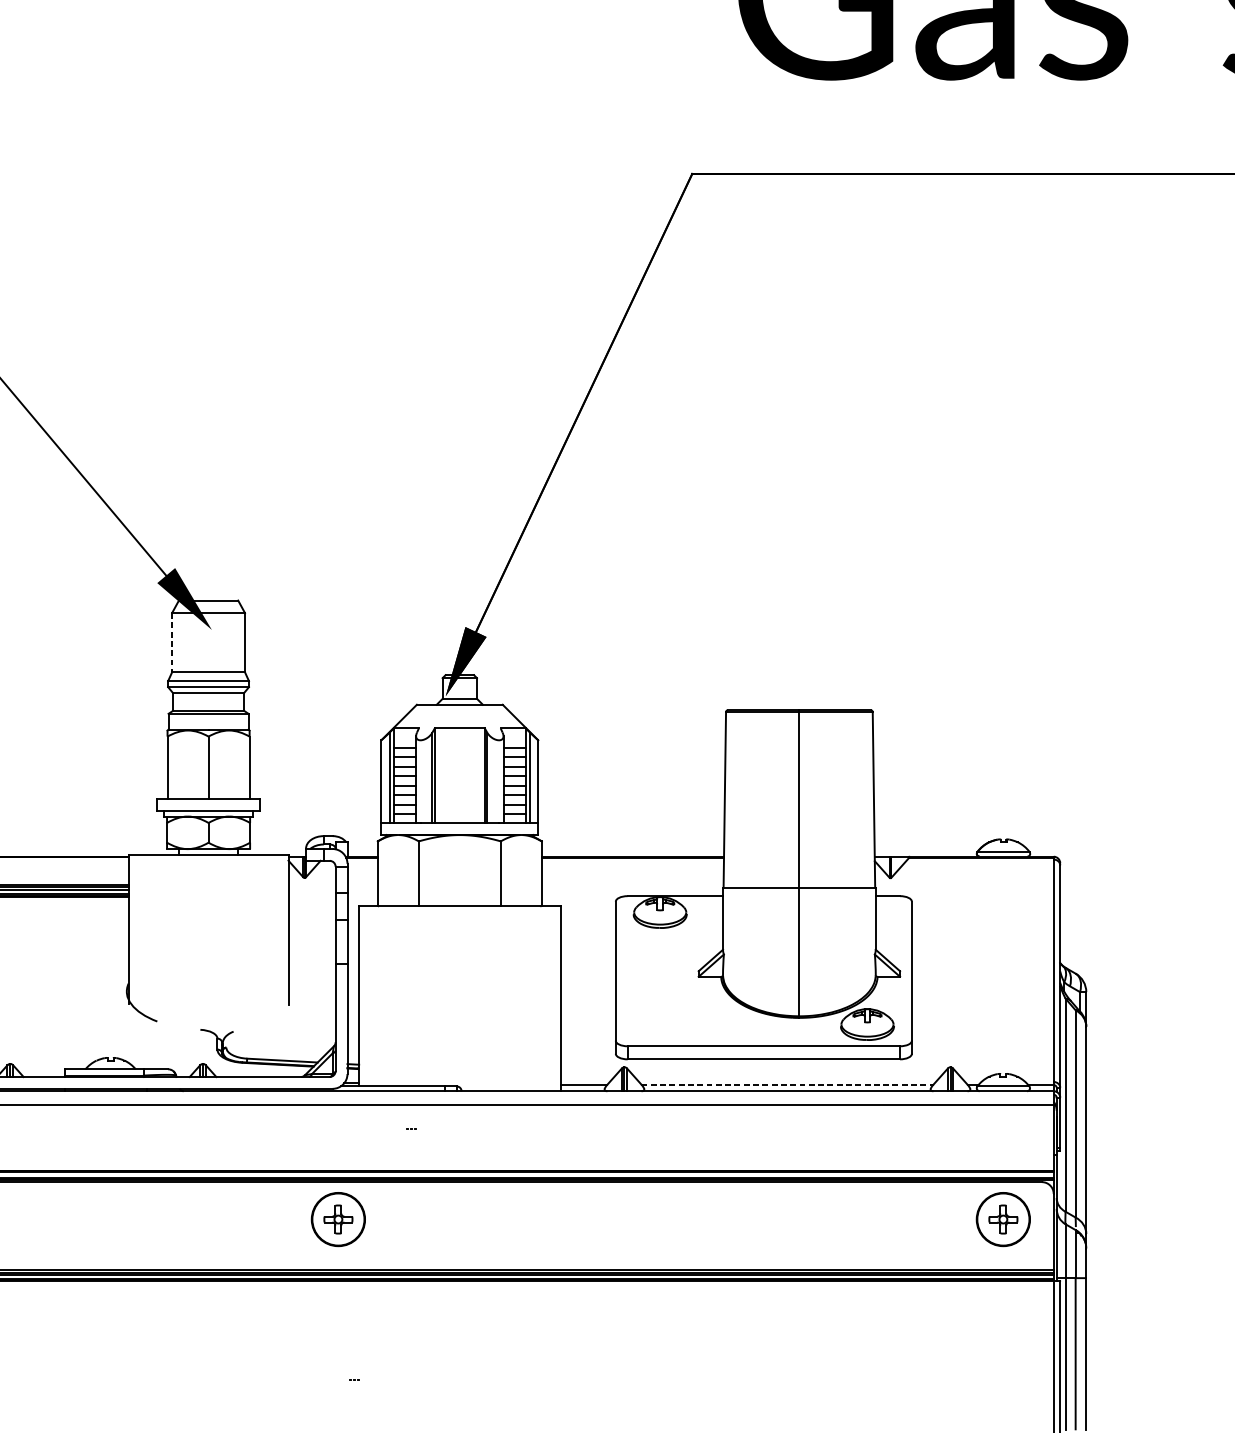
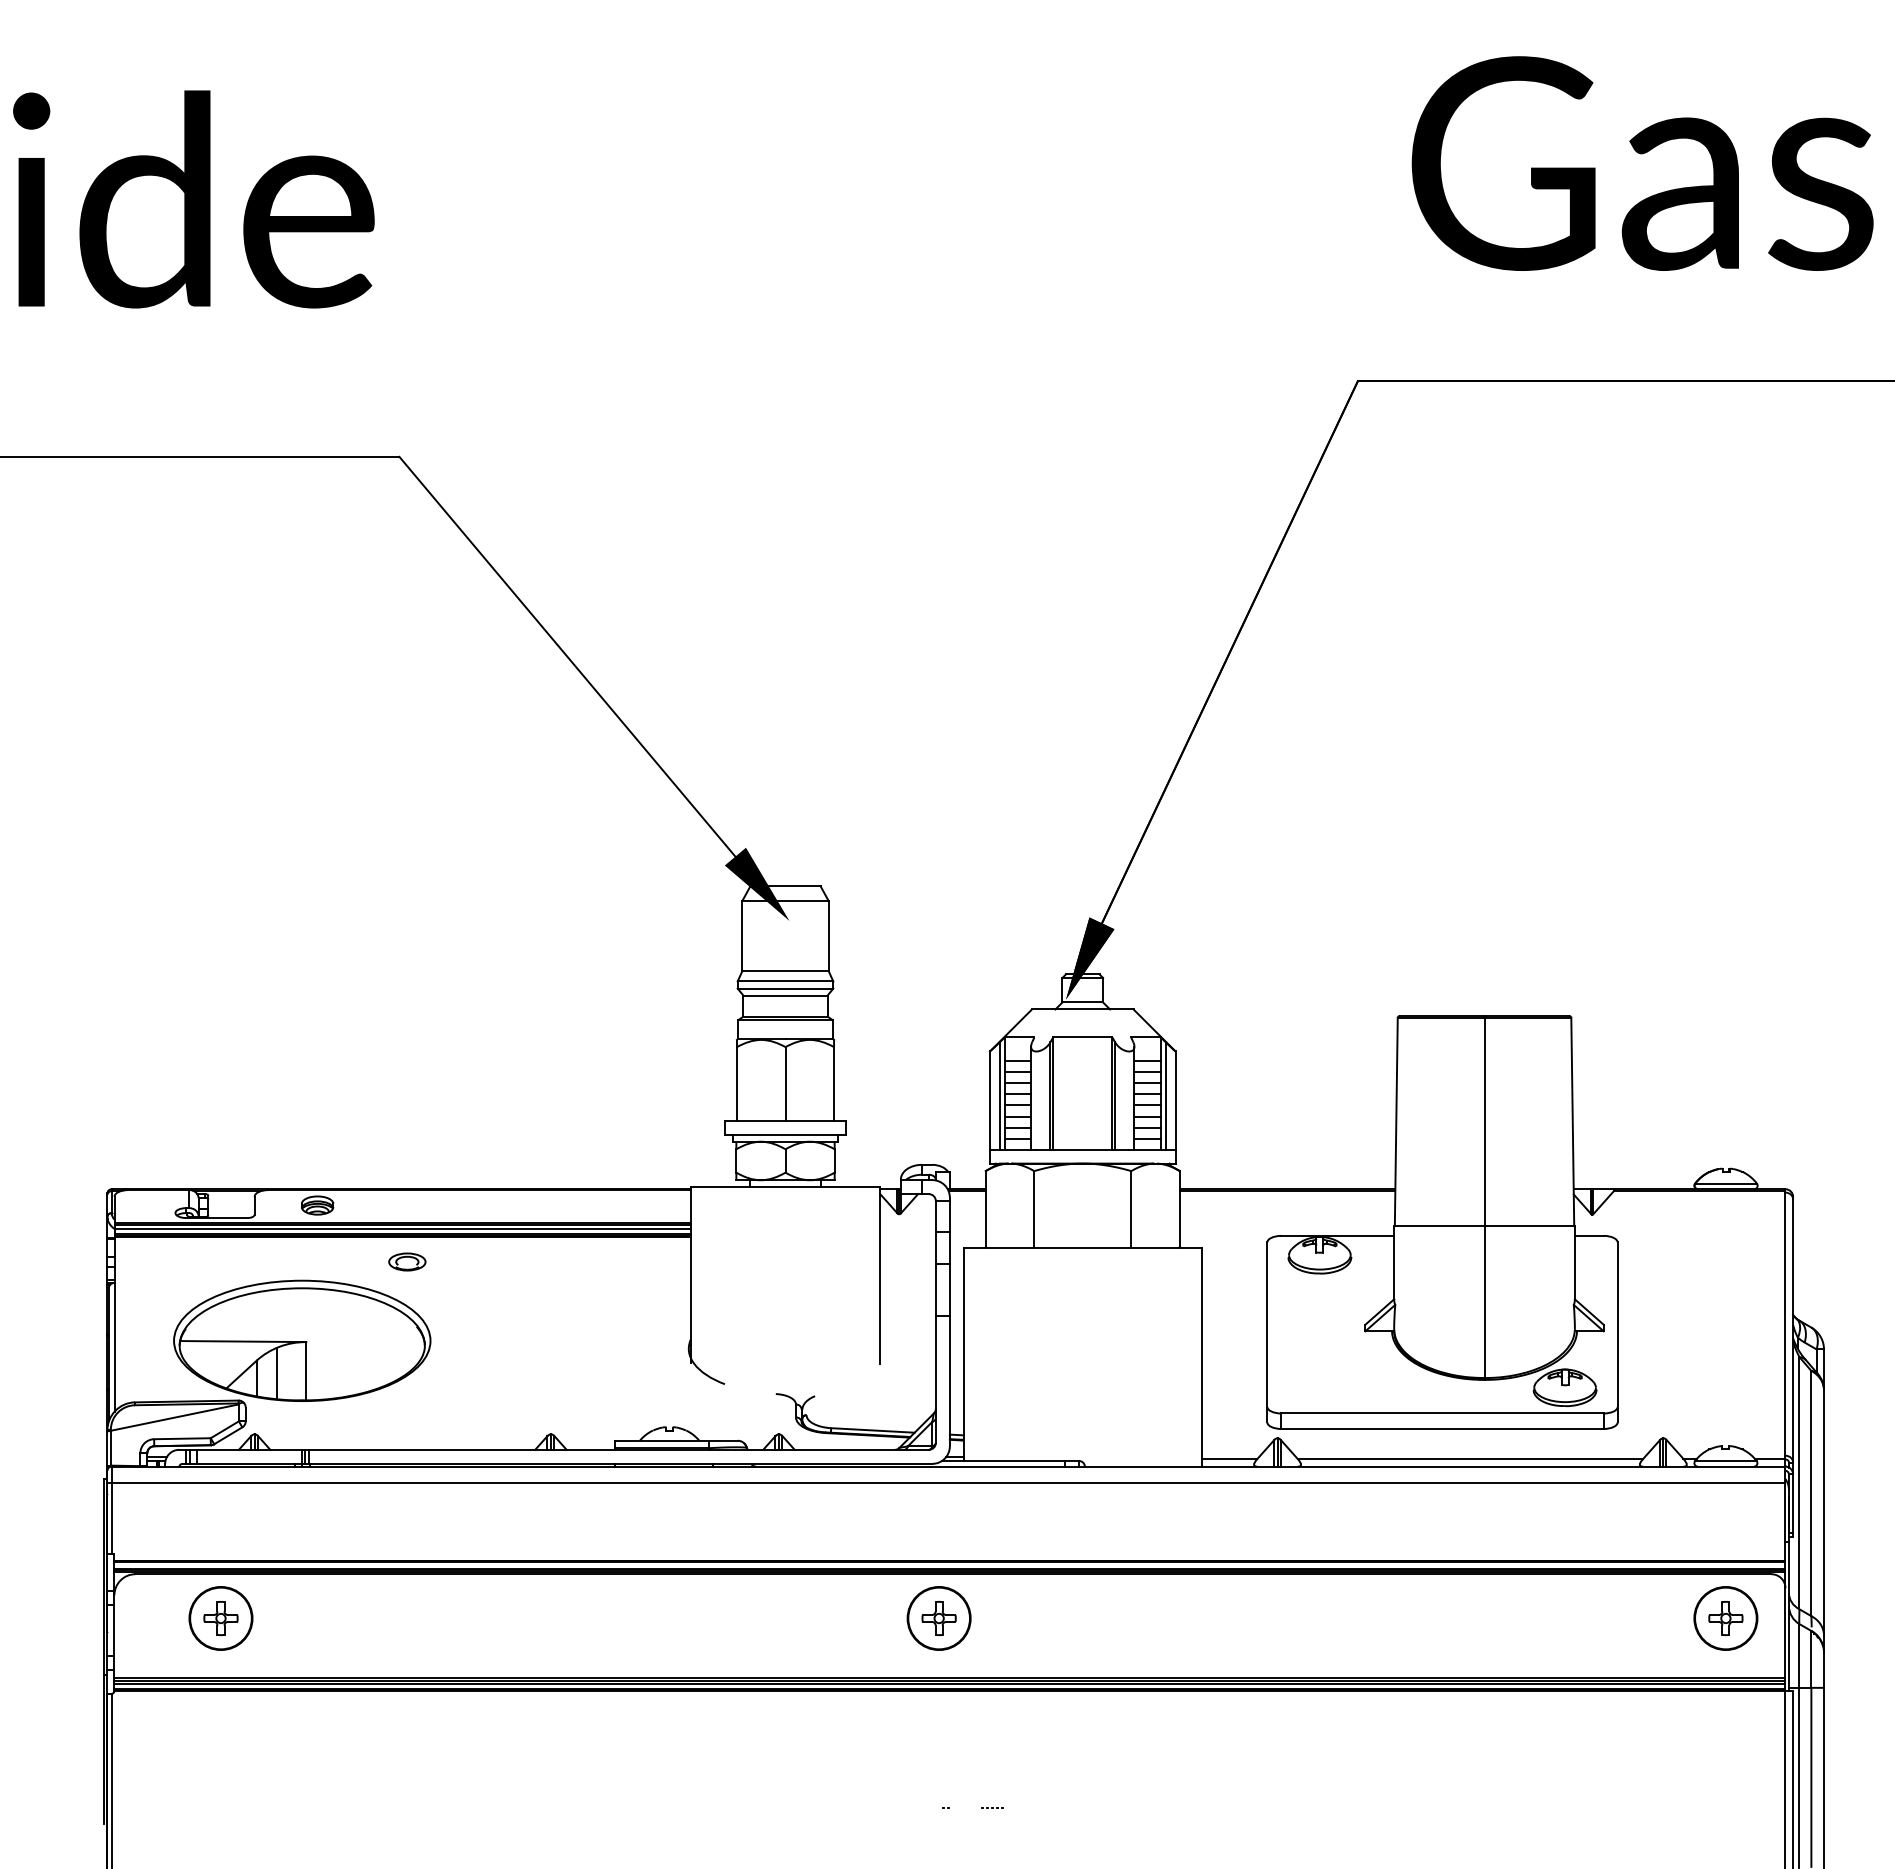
line: (172, 643) -> (742, 936), dashed -> solid
line: (787, 1084) -> (1470, 1458), dashed -> solid
line: (419, 1128) -> (992, 1807), moved

